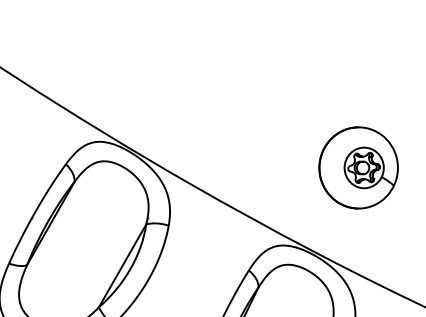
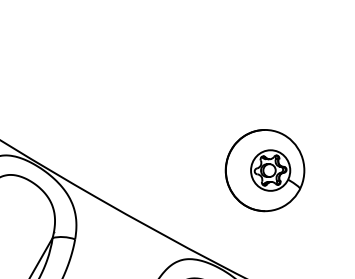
part: (358, 167) -> (264, 170), moved

